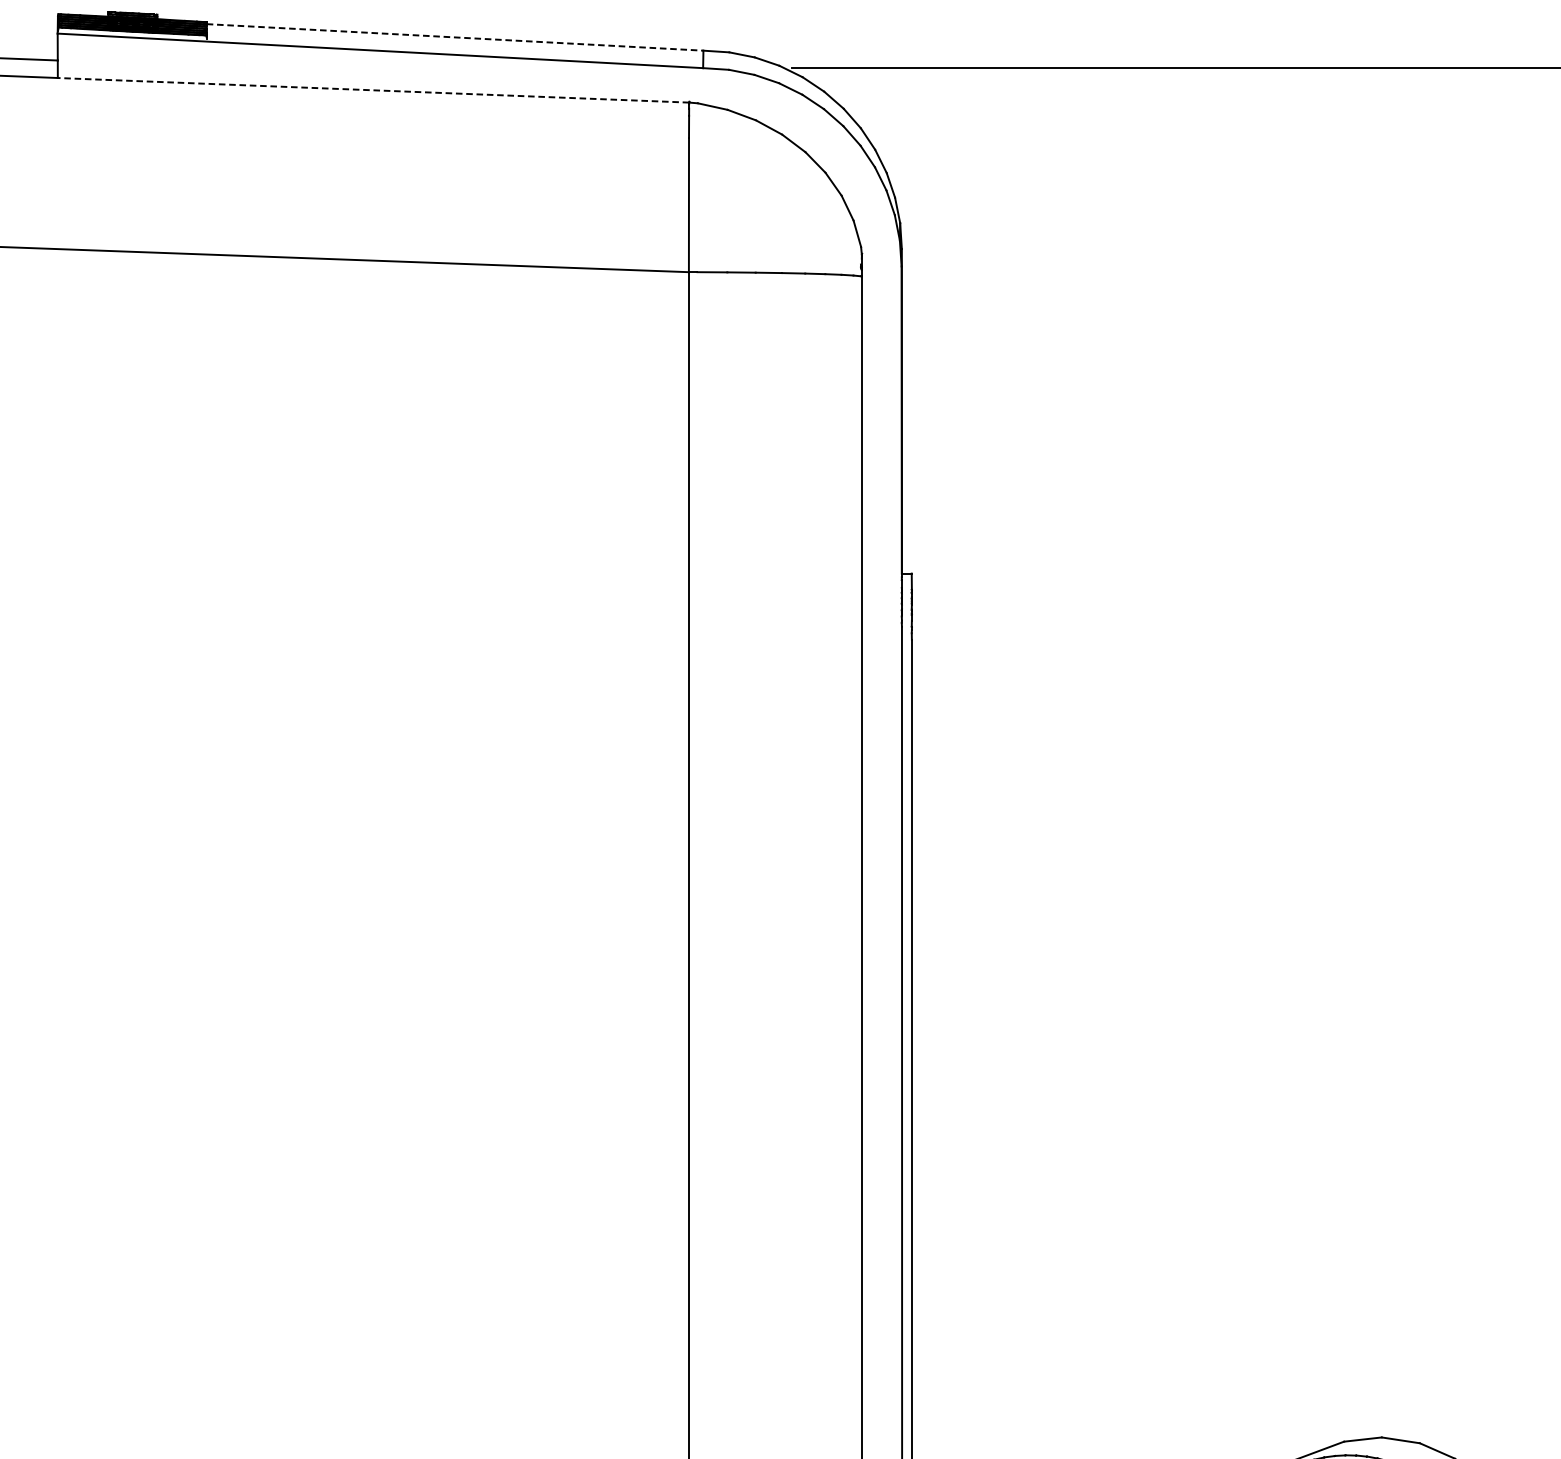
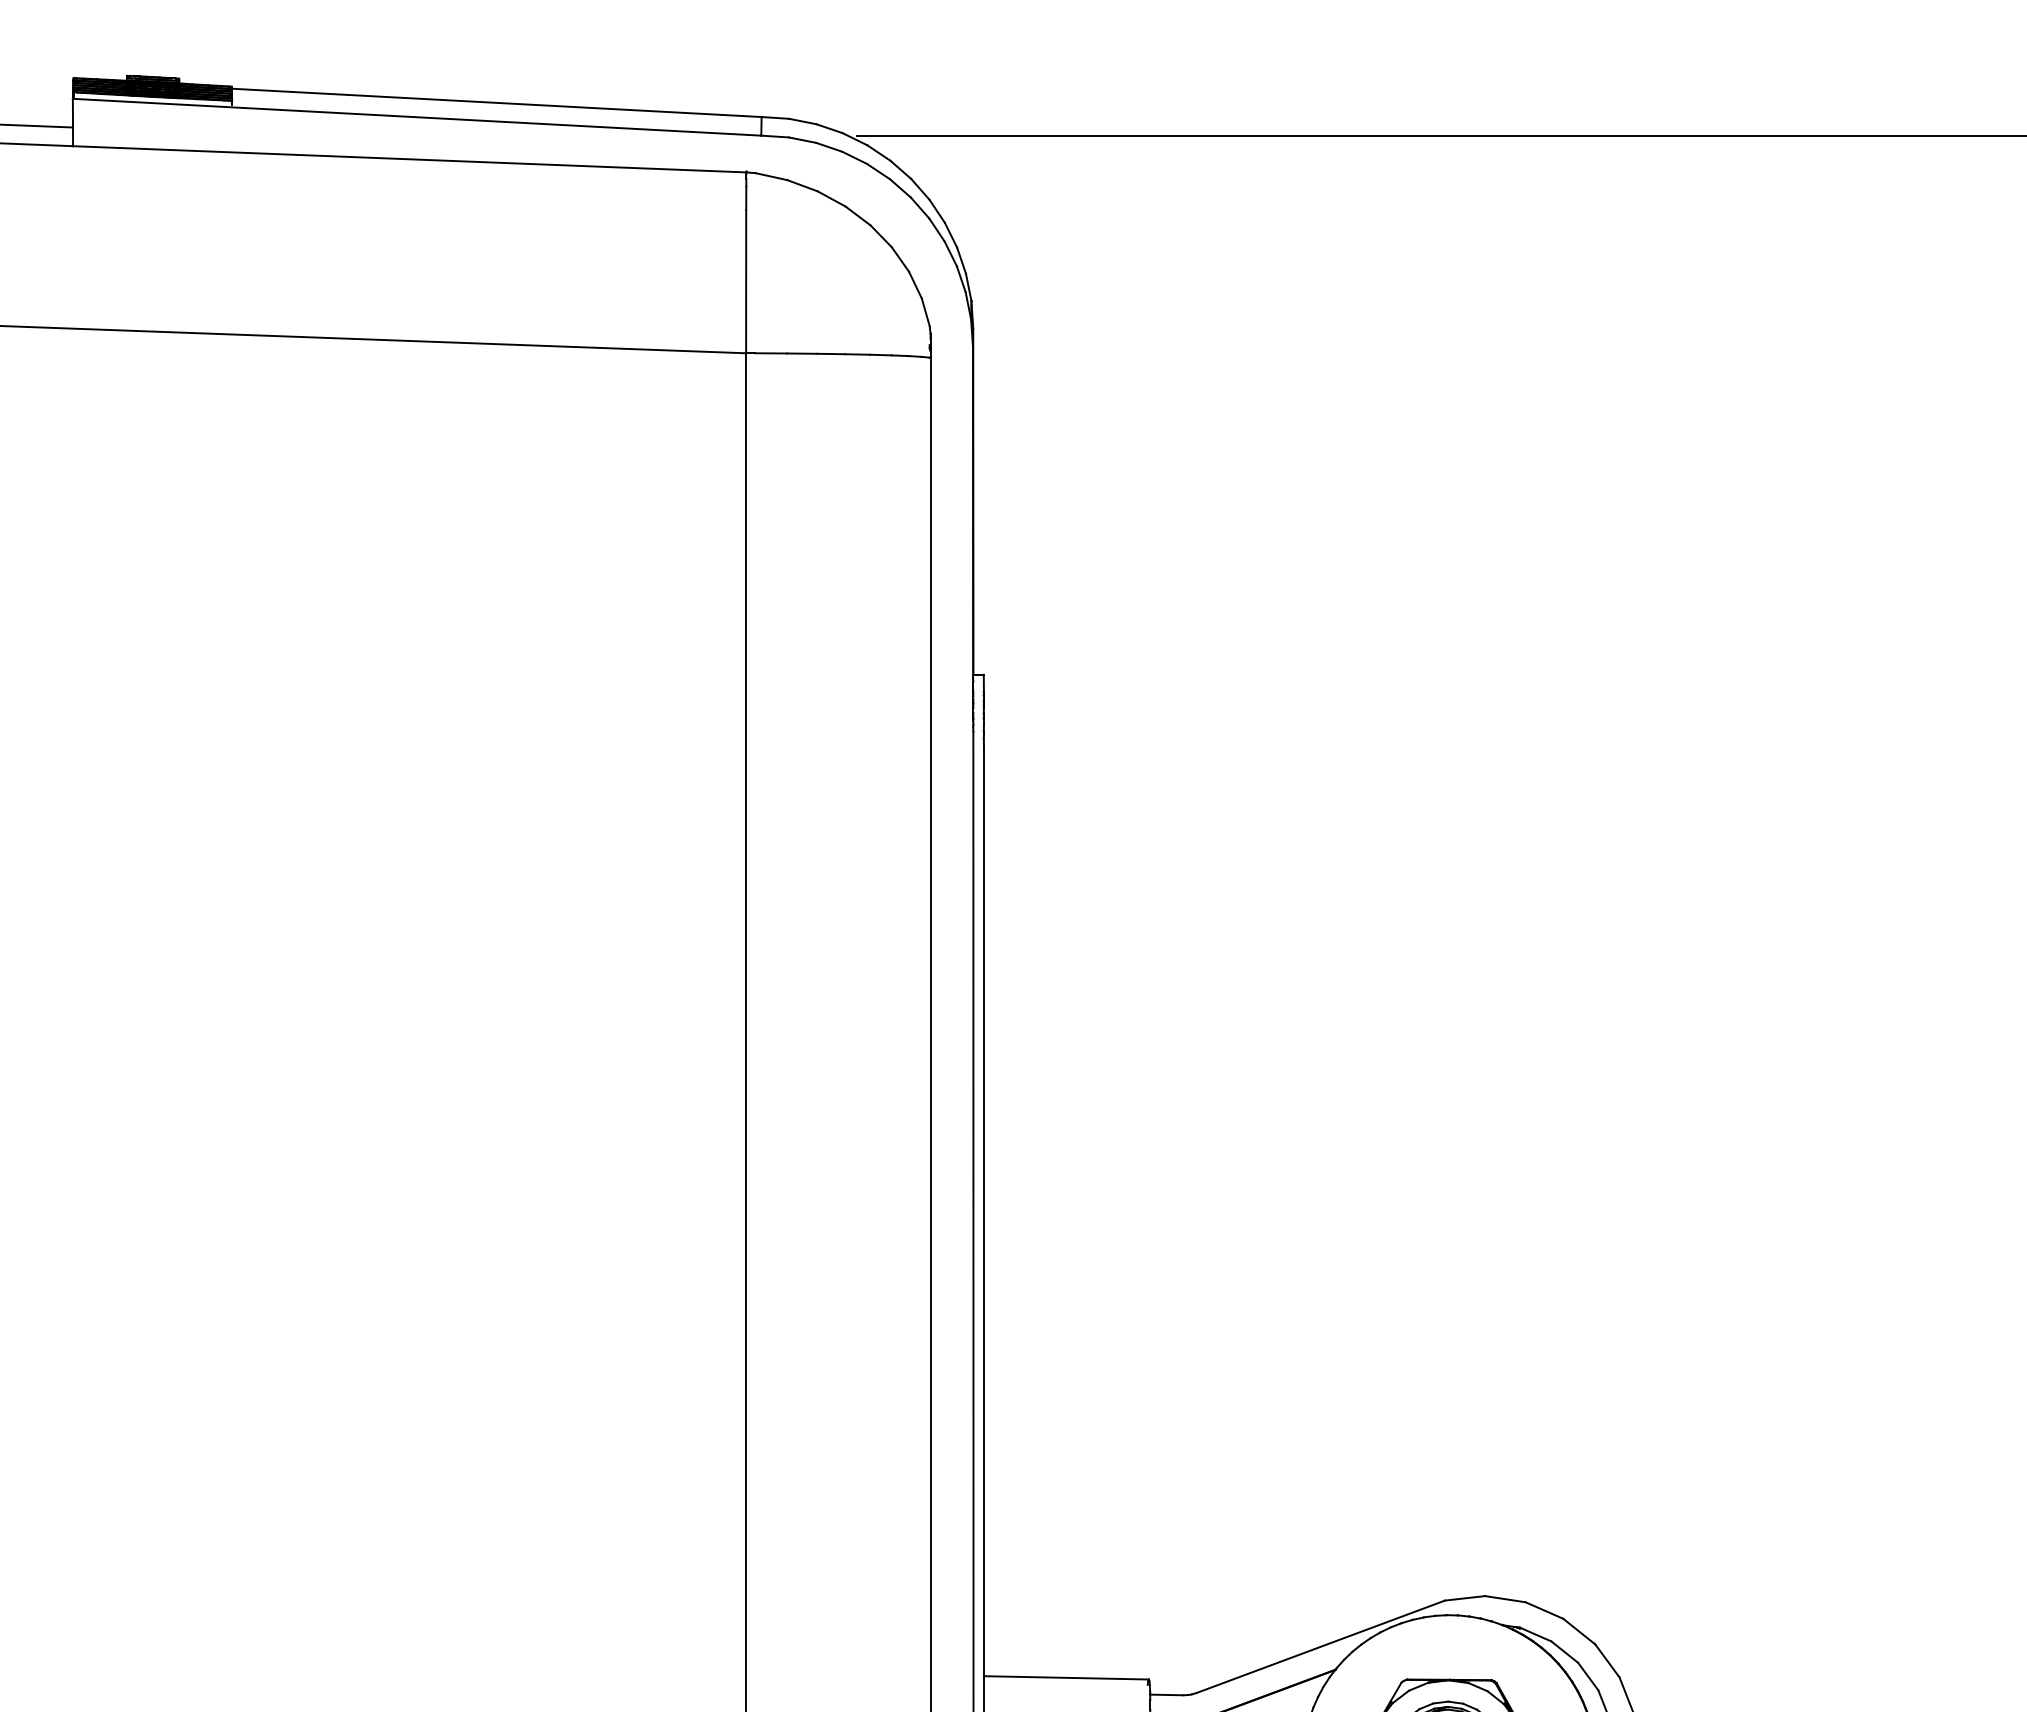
line: (455, 37) -> (497, 102), dashed -> solid
line: (373, 90) -> (409, 159), dashed -> solid

